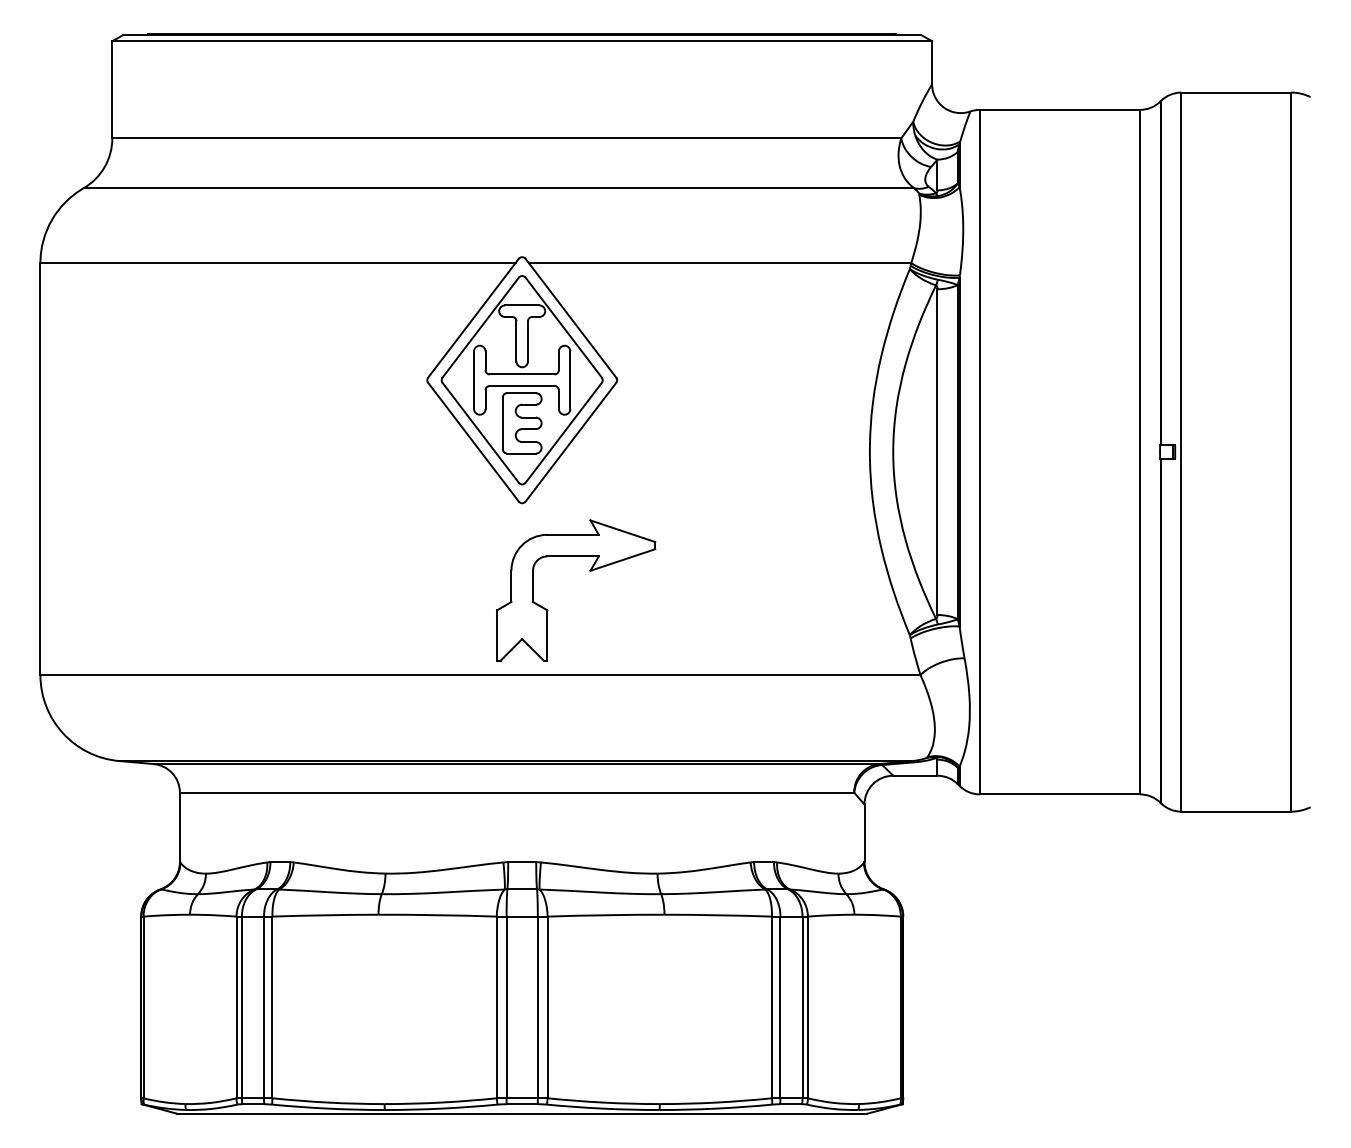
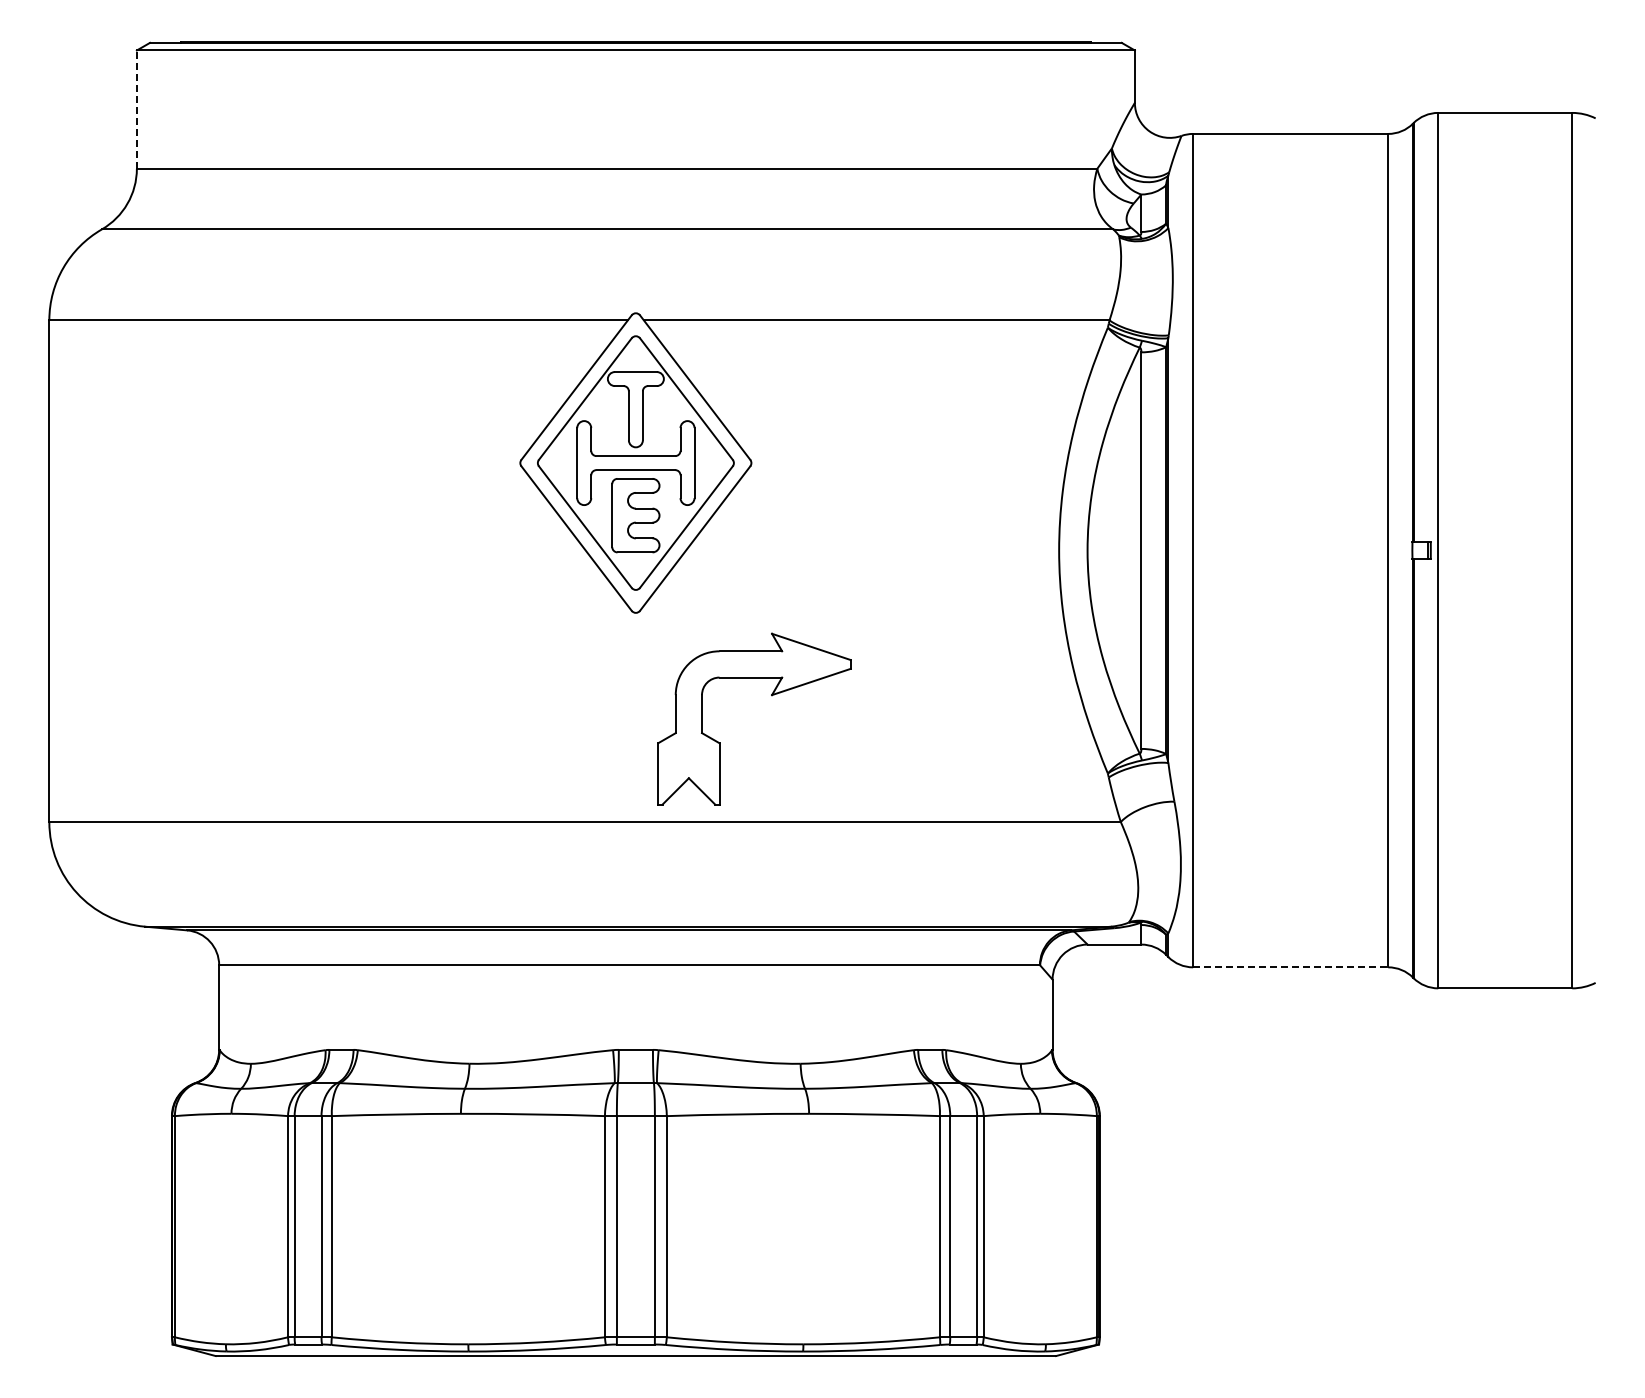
line: (112, 89) -> (136, 109), solid -> dashed
part: (590, 571) -> (771, 696), moved
line: (1059, 794) -> (1290, 967), solid -> dashed

